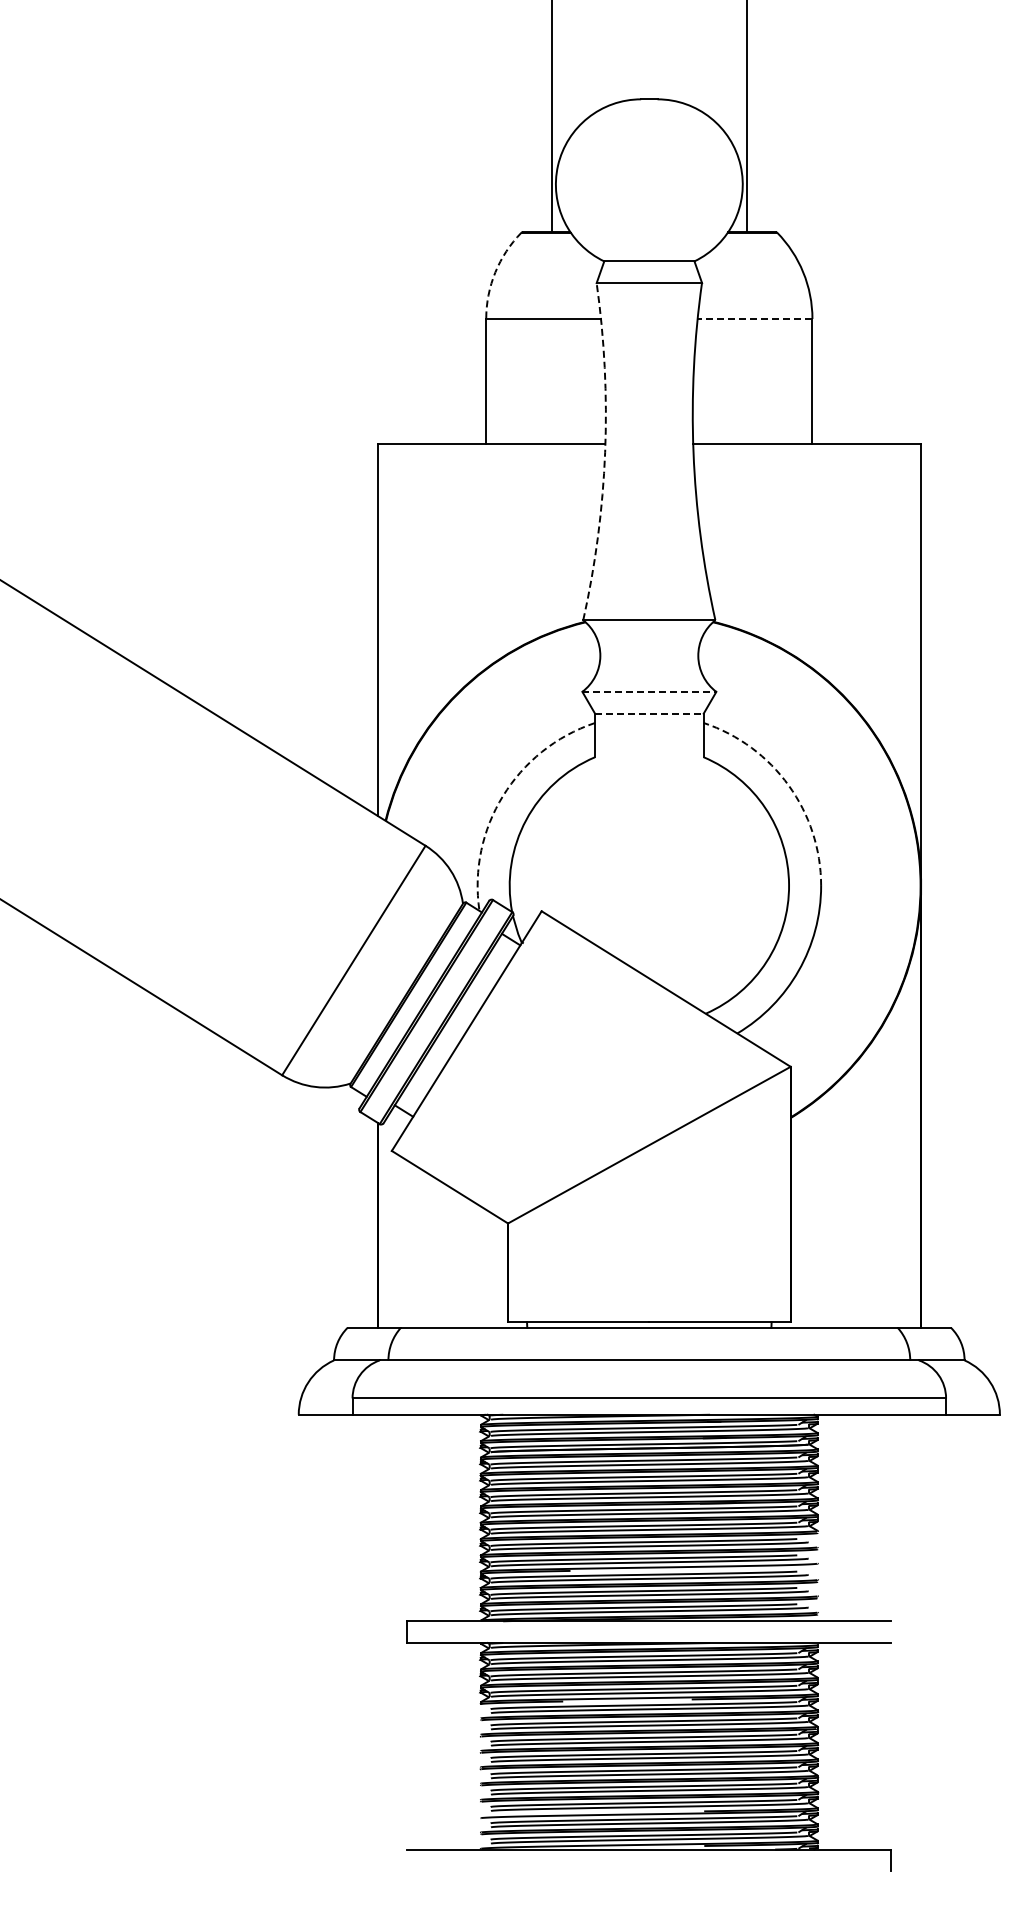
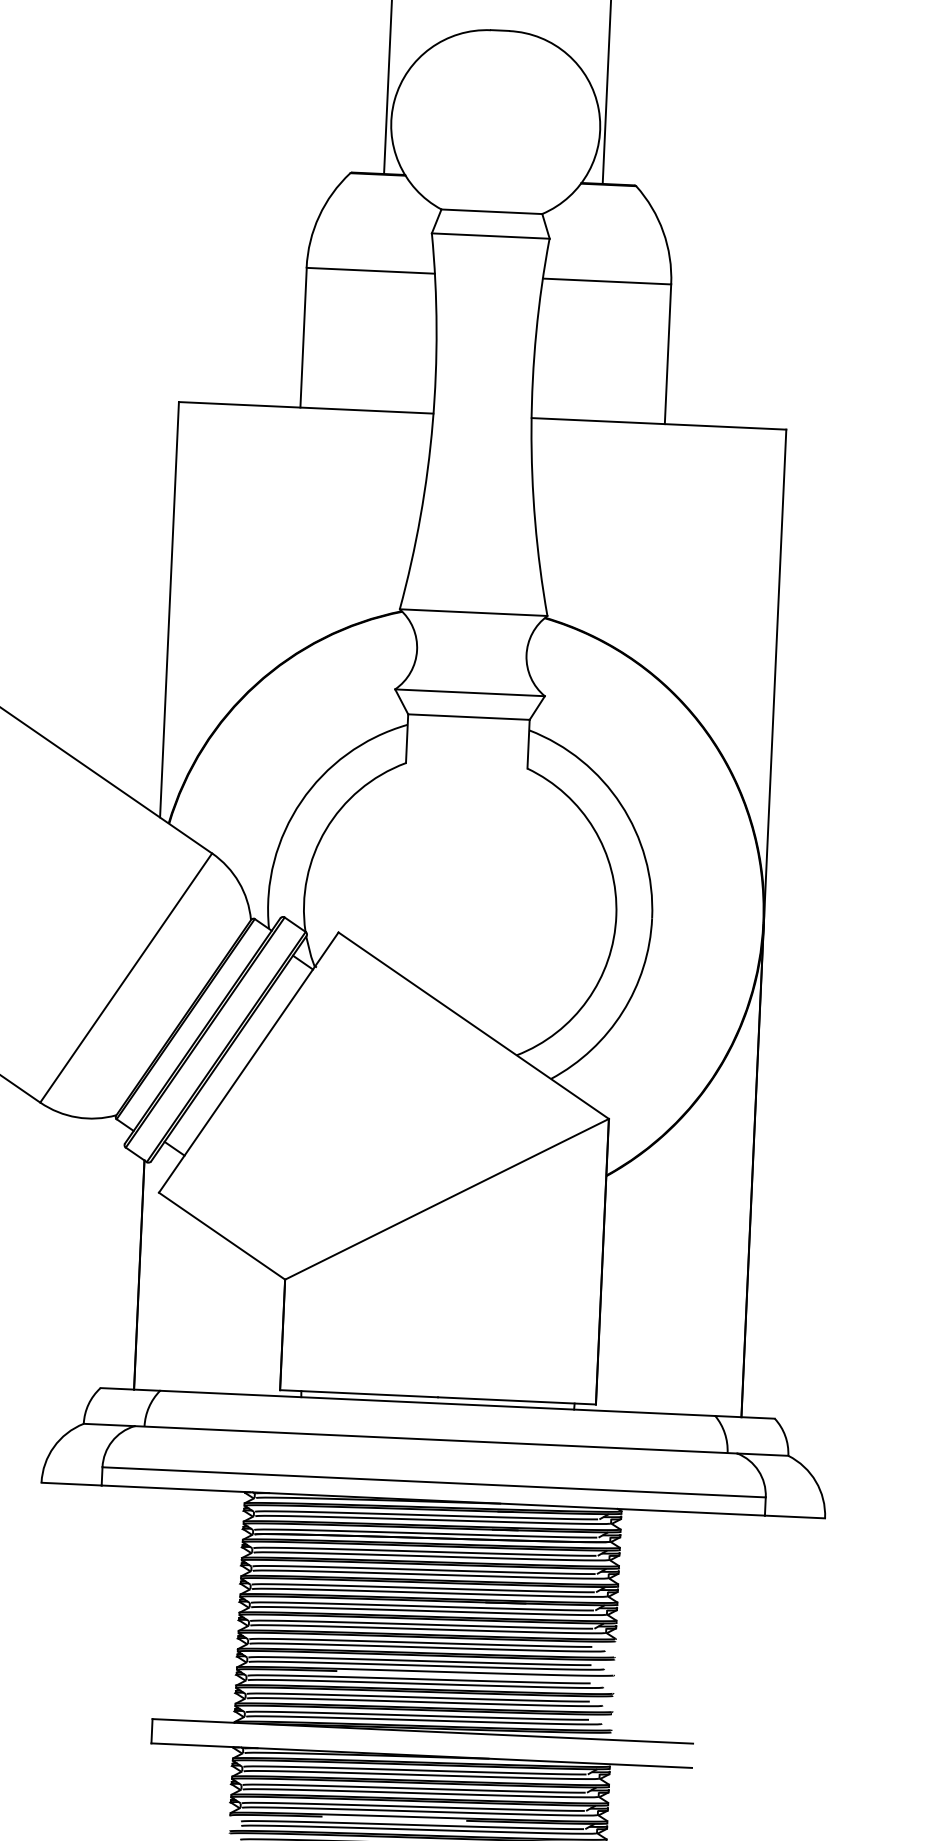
arc: (495, 272) -> (319, 216), dashed -> solid
line: (754, 319) -> (606, 282), dashed -> solid
arc: (605, 452) -> (433, 423), dashed -> solid
line: (649, 691) -> (470, 692), dashed -> solid
line: (649, 713) -> (469, 716), dashed -> solid
arc: (788, 785) -> (620, 804), dashed -> solid
arc: (503, 795) -> (301, 801), dashed -> solid

